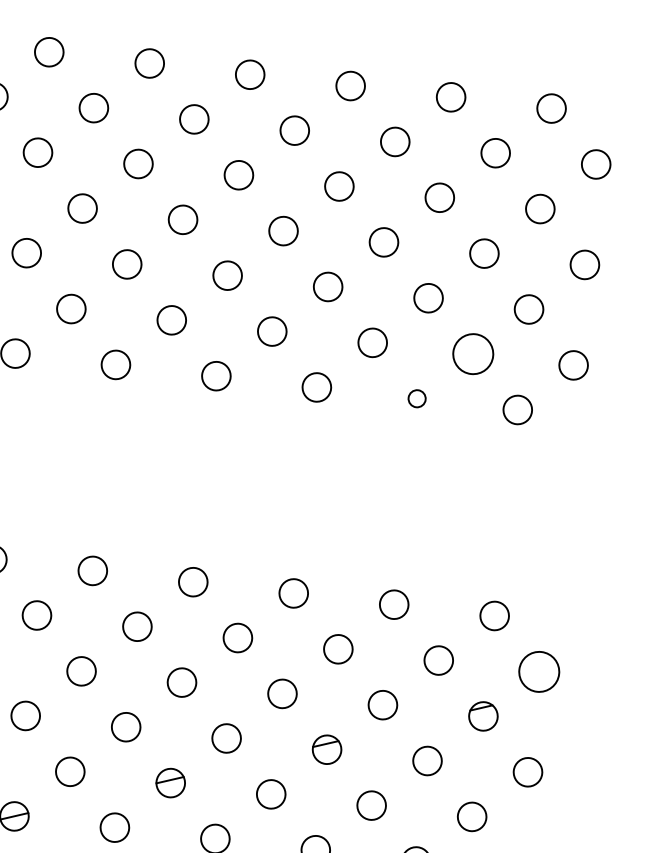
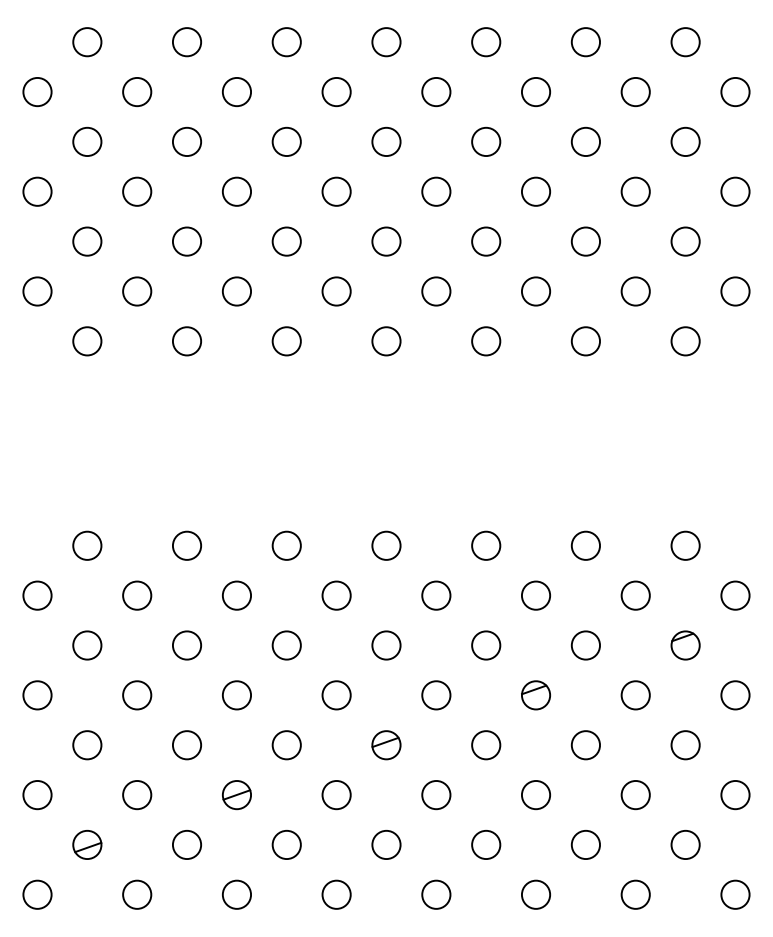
circle: (472, 354) -> (635, 291), size x0.71
circle: (416, 398) -> (585, 341), size x1.67
circle: (539, 671) -> (735, 595), size x0.71

